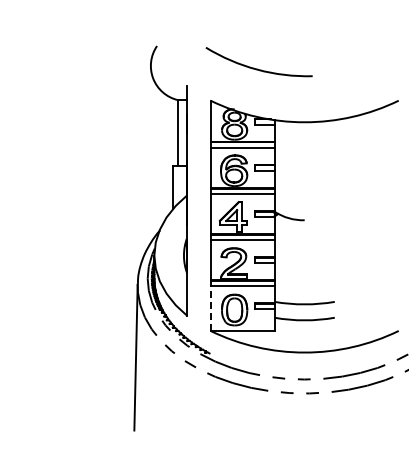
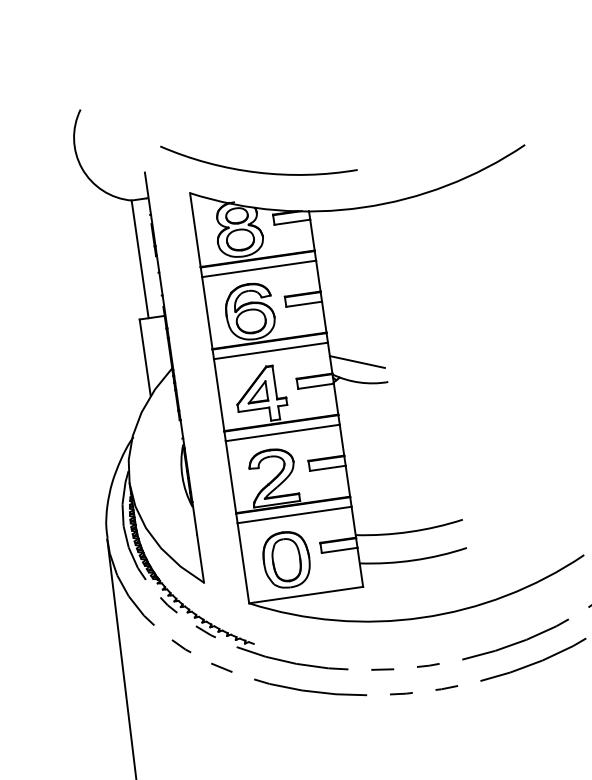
arc: (257, 68) -> (257, 170), moved
line: (288, 206) -> (355, 361), added
line: (210, 307) -> (242, 561), dashed -> solid

